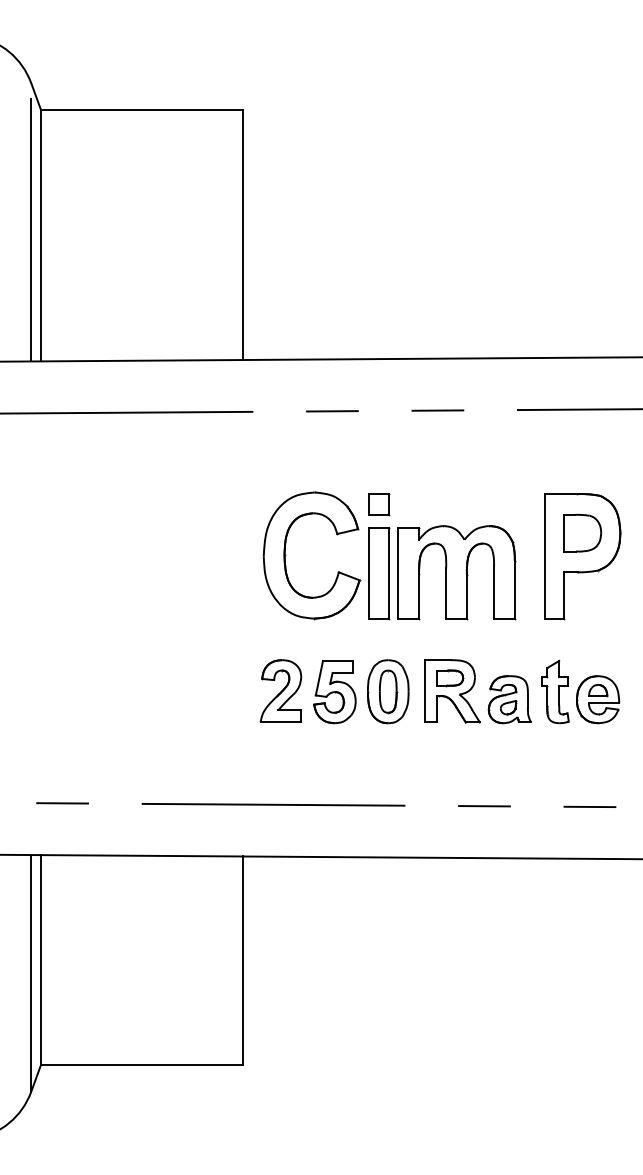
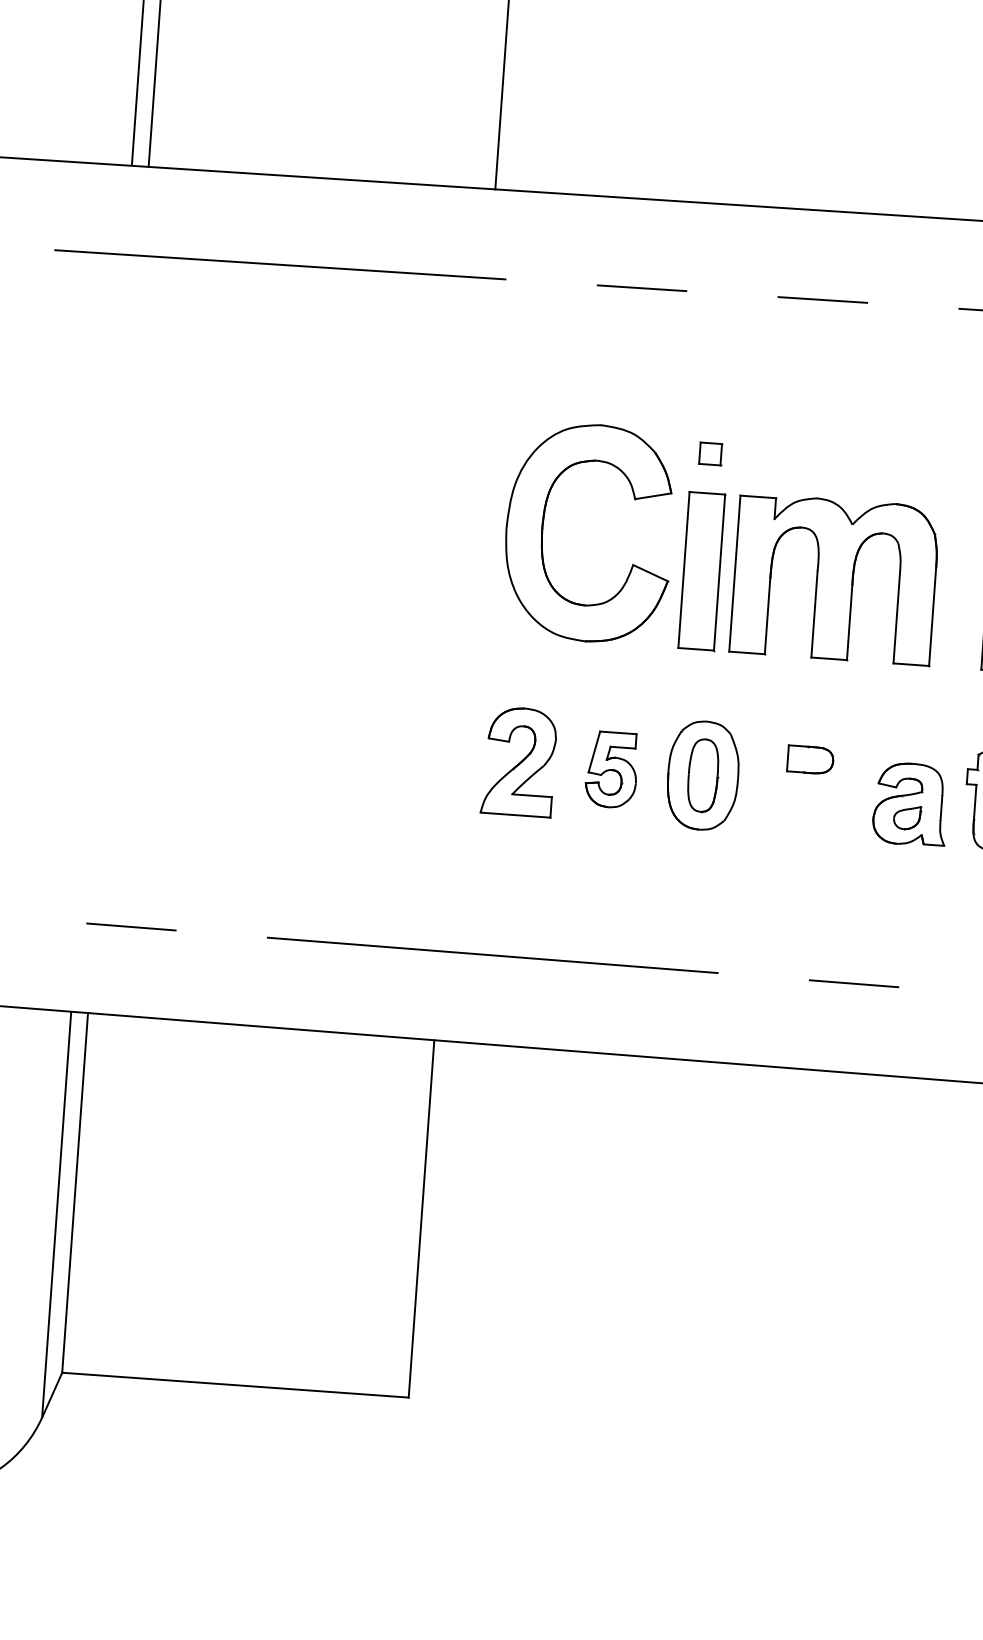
part: (379, 504) -> (711, 453), size x0.6
part: (452, 691) -> (813, 783), removed
part: (334, 692) -> (610, 770), size x0.7

